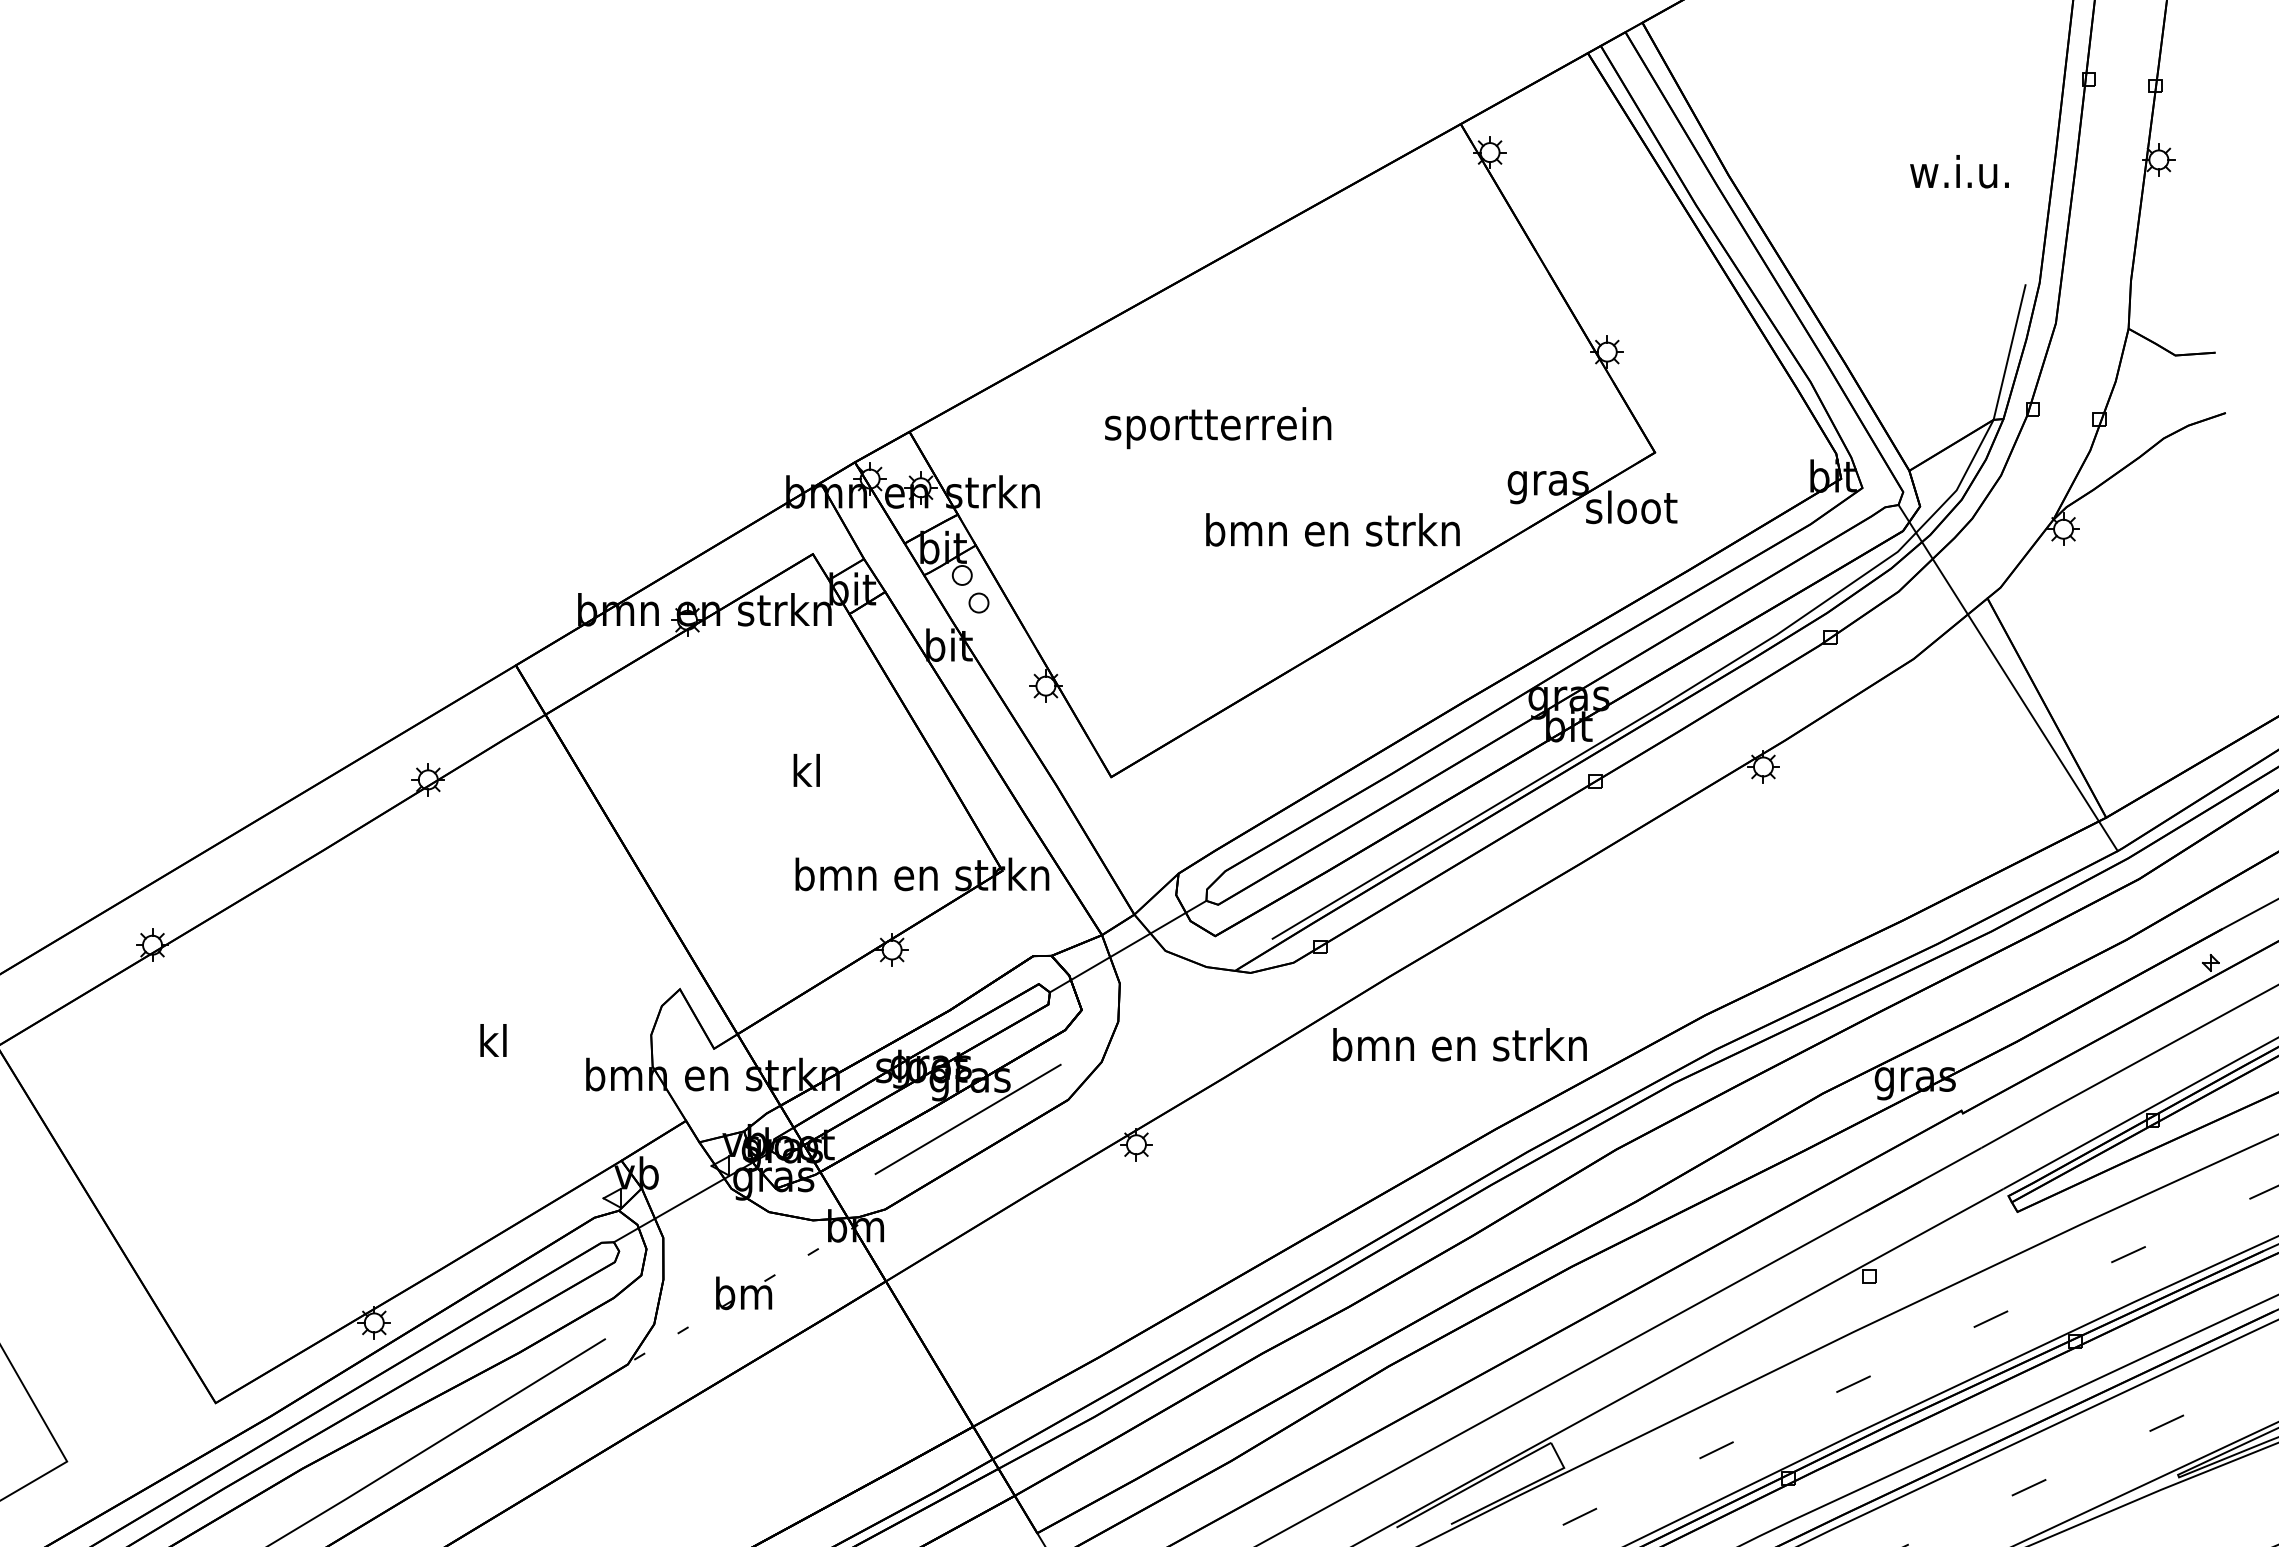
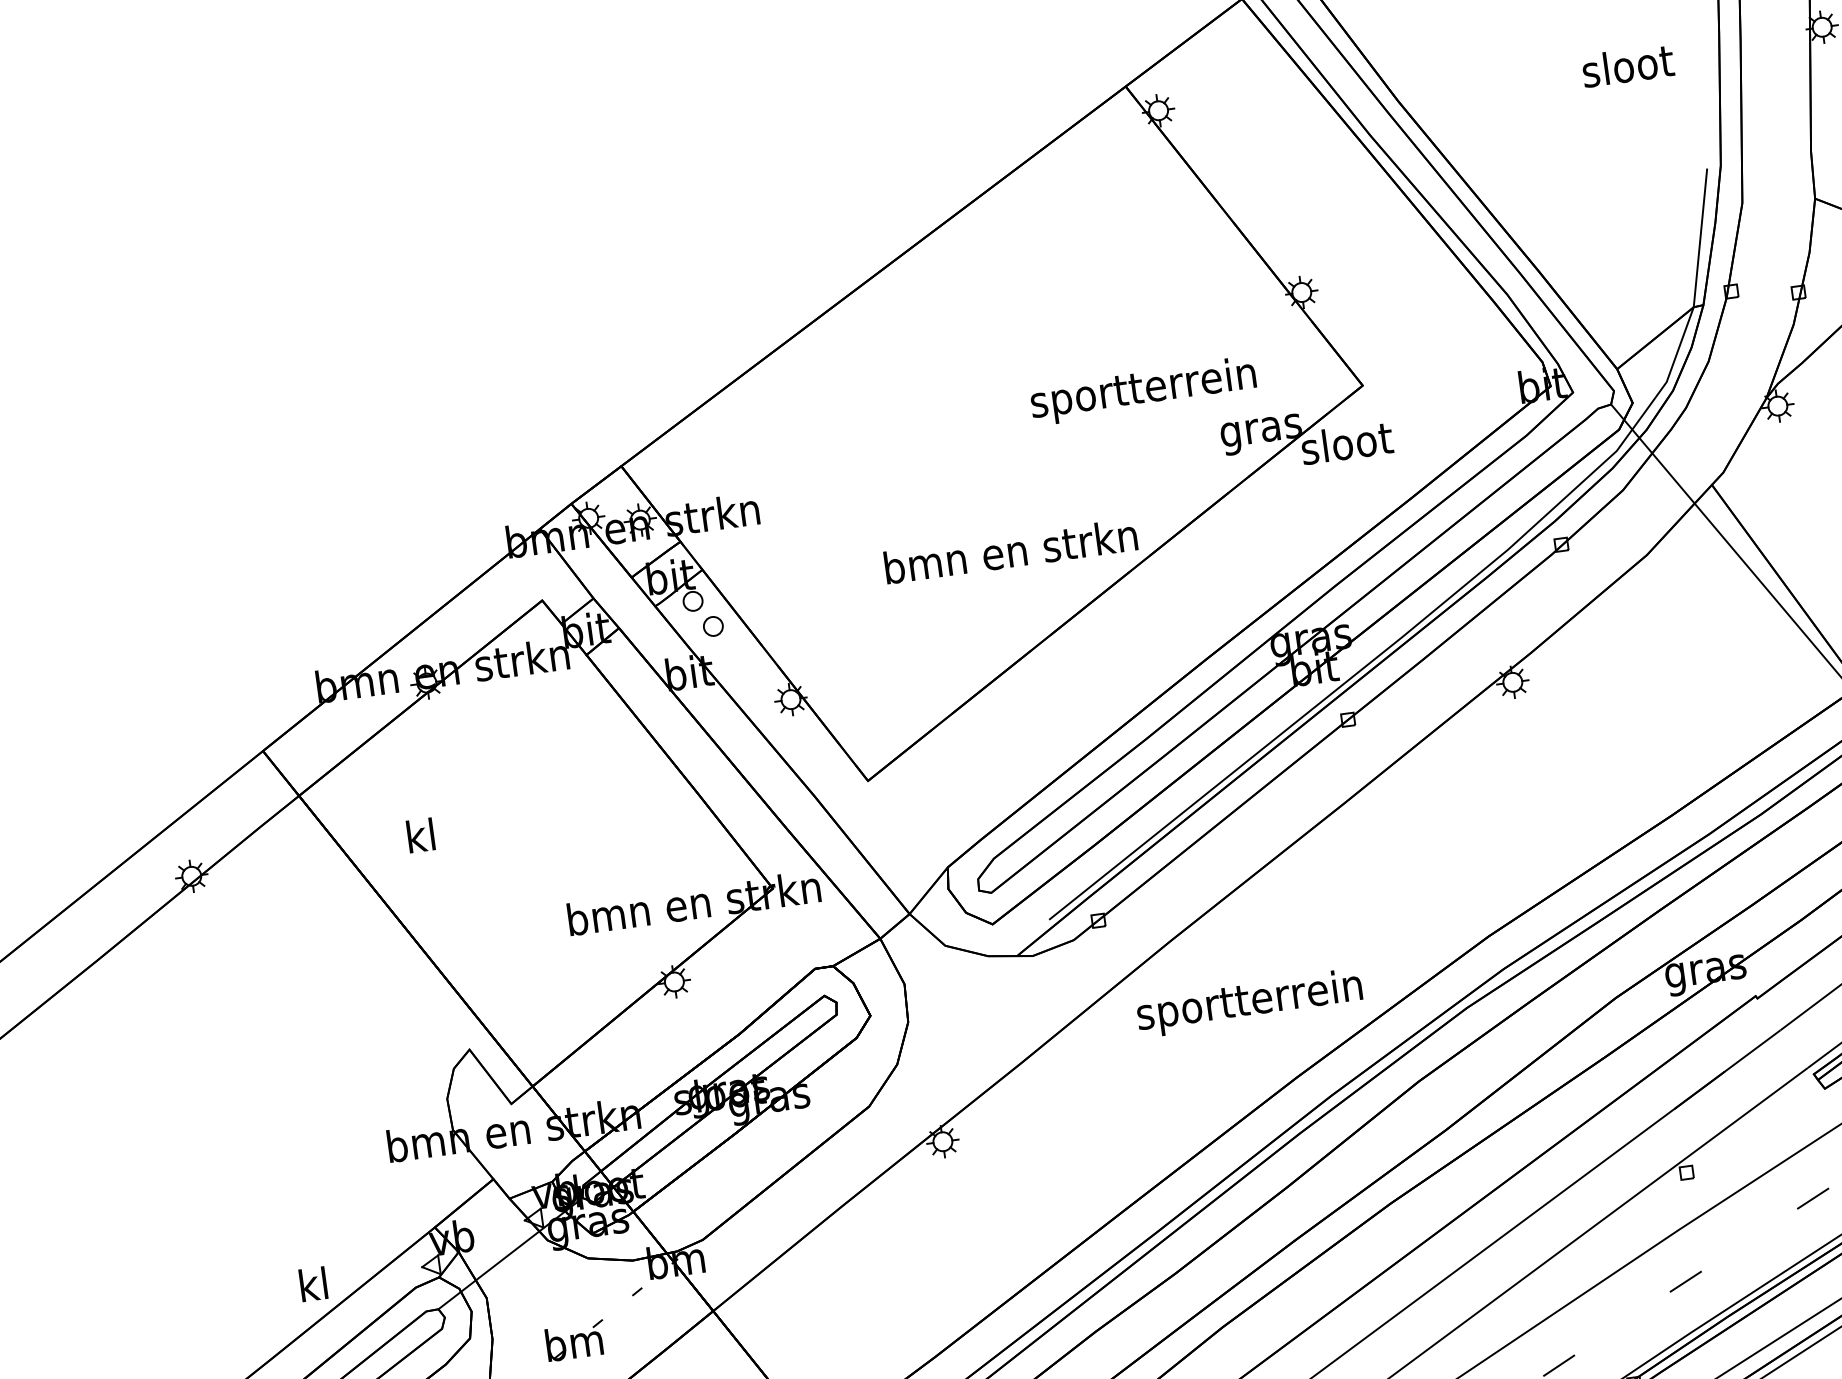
text: (1959, 171) -> (1626, 65), w.i.u. -> sloot
text: (1218, 428) -> (1143, 391), moved
text: (1332, 529) -> (1010, 550), moved
text: (806, 770) -> (420, 835), moved
line: (1127, 946) -> (907, 946), removed
text: (493, 1040) -> (313, 1284), moved
text: (1459, 1048) -> (1249, 1002), bmn en strkn -> sportterrein
line: (967, 1119) -> (772, 1139), removed

